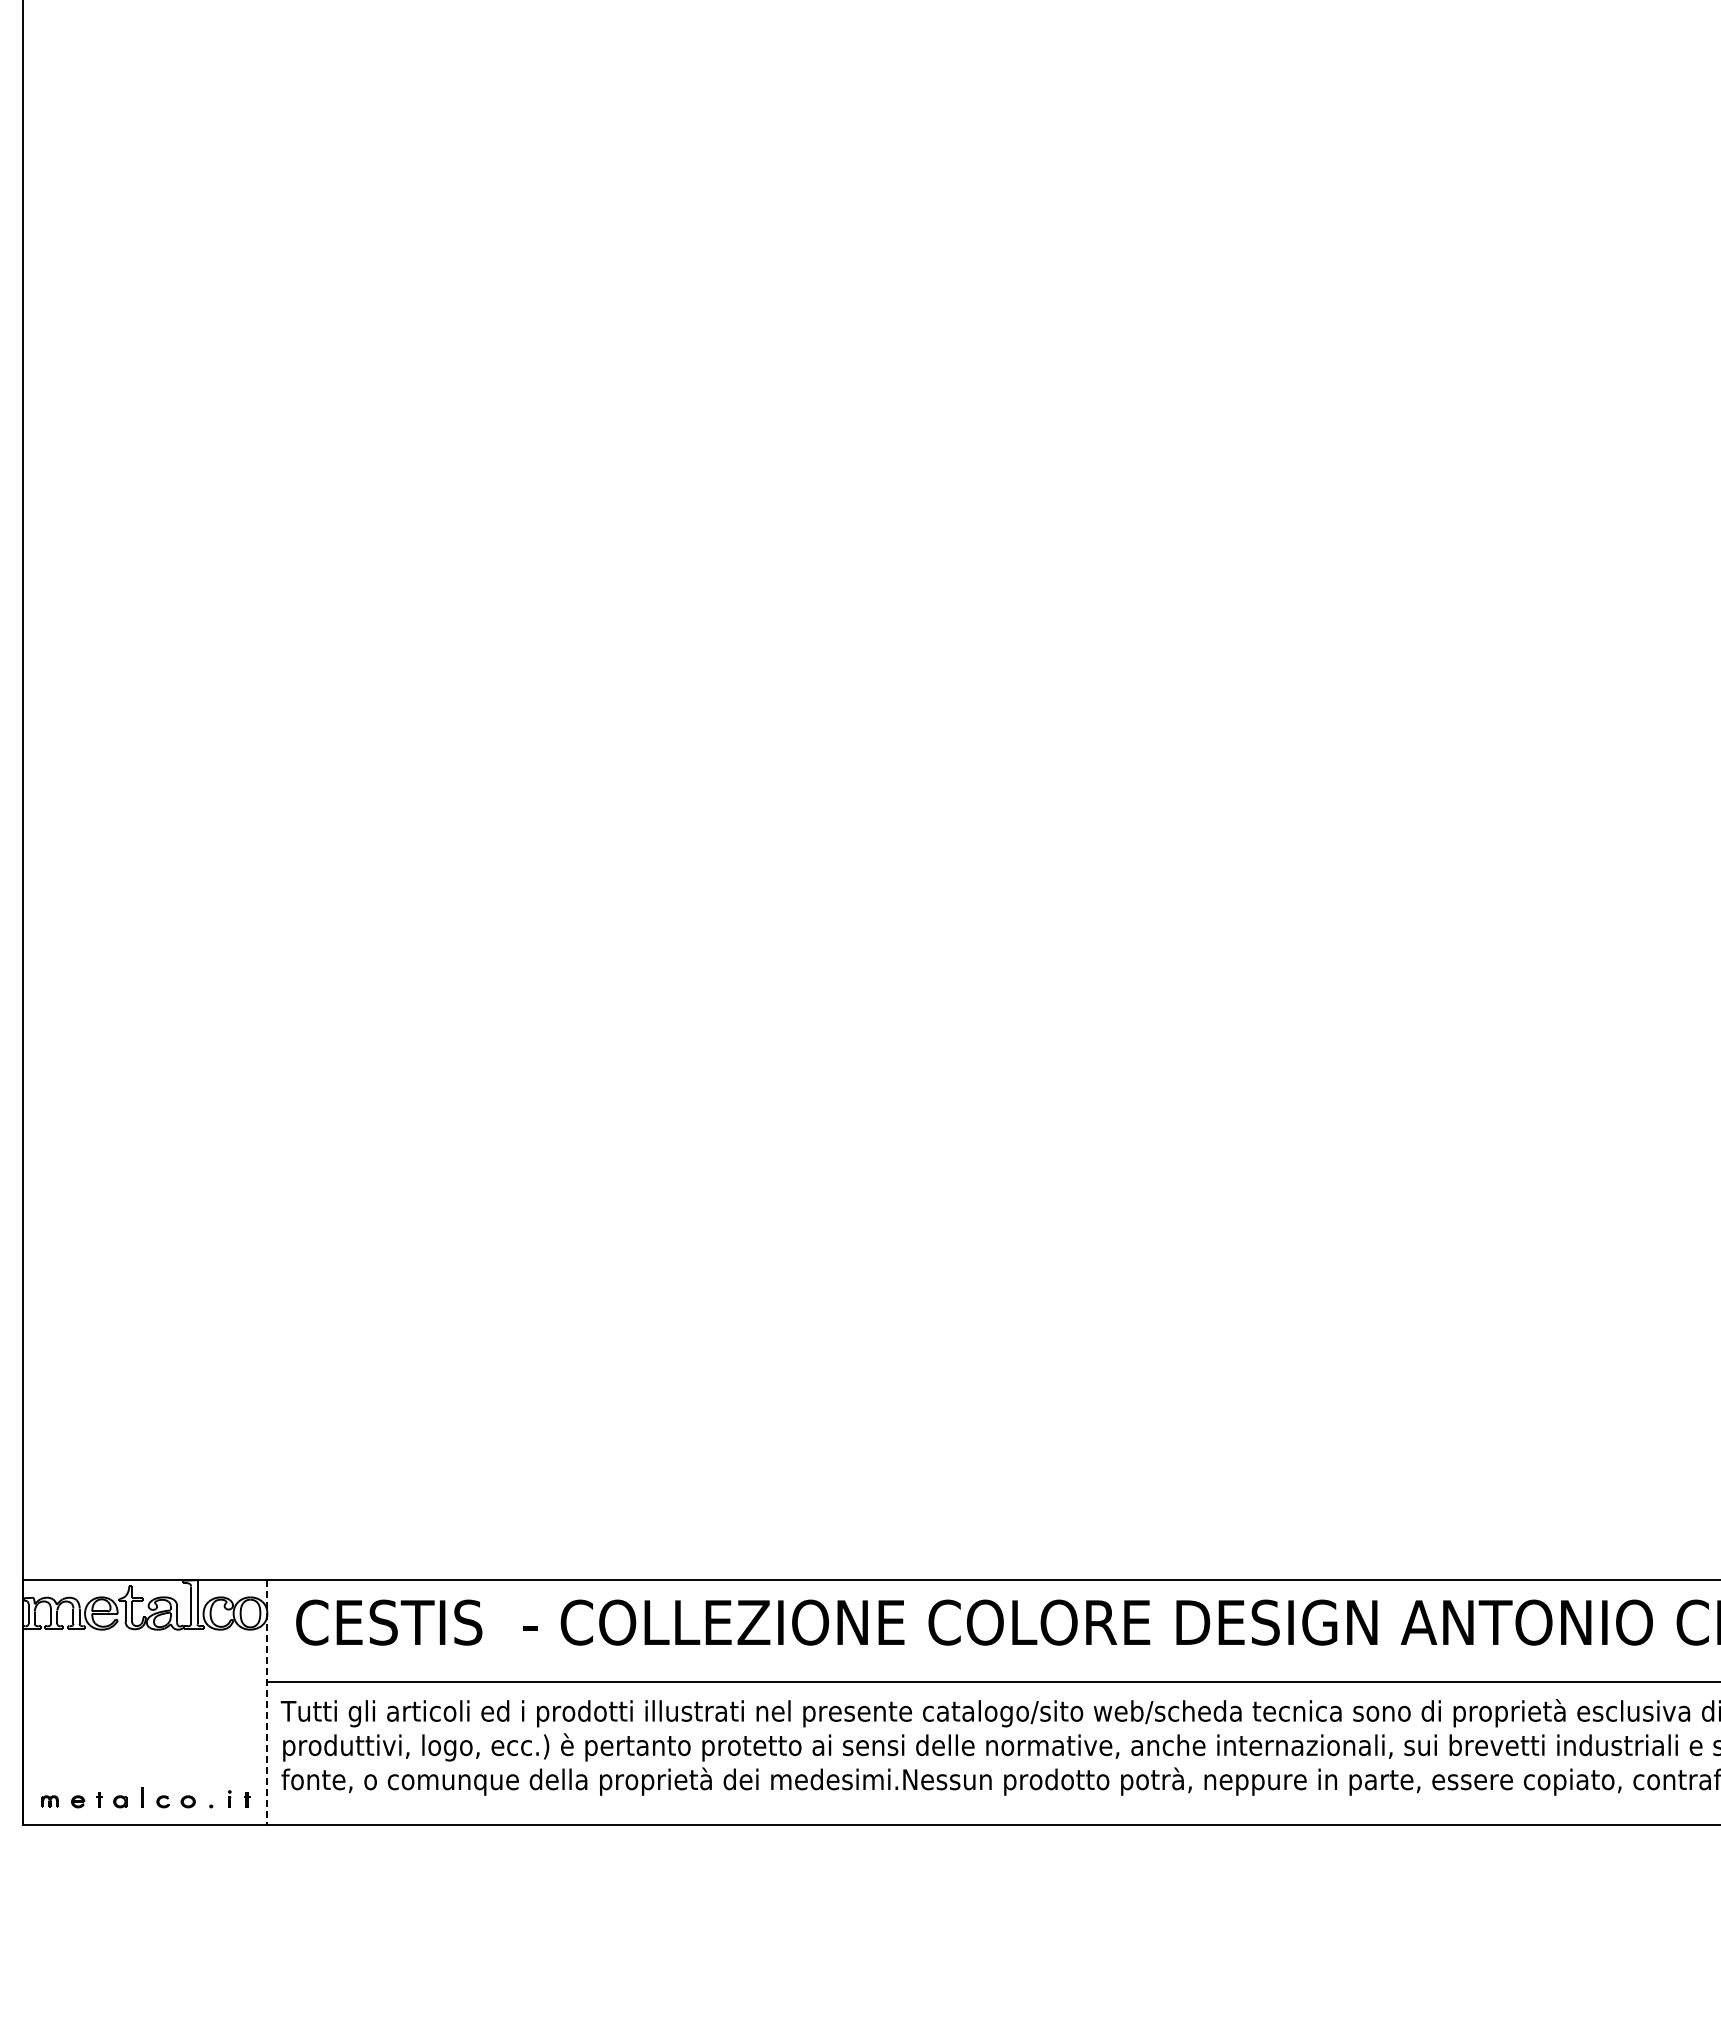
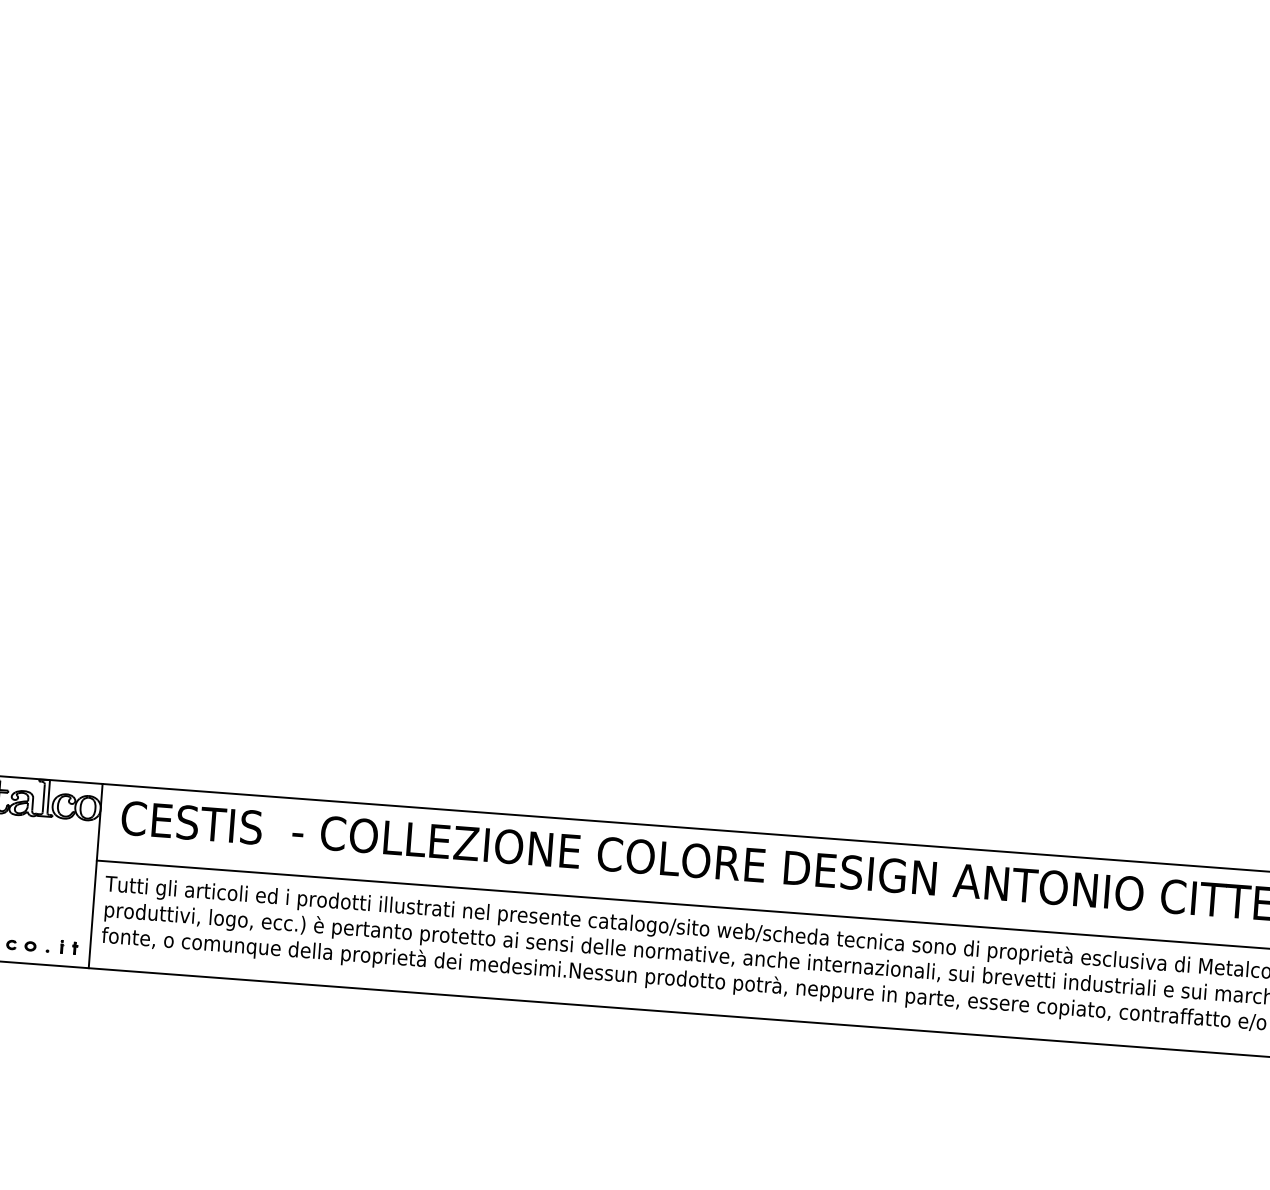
line: (267, 1702) -> (95, 876), dashed -> solid

